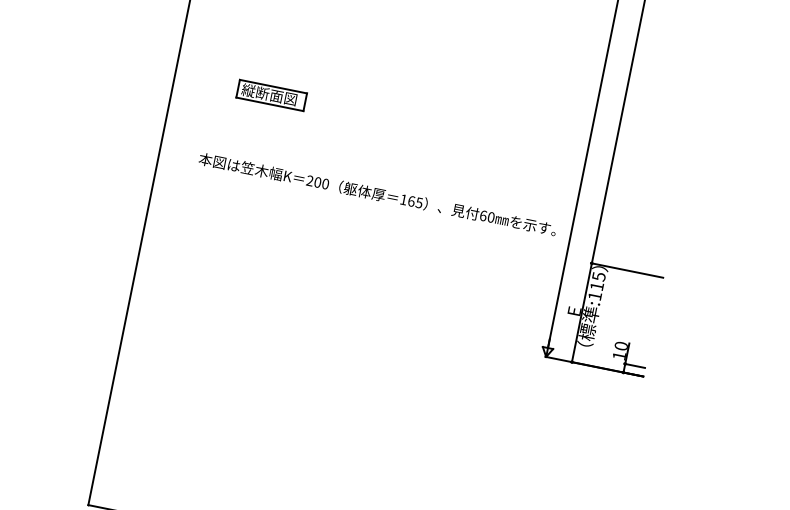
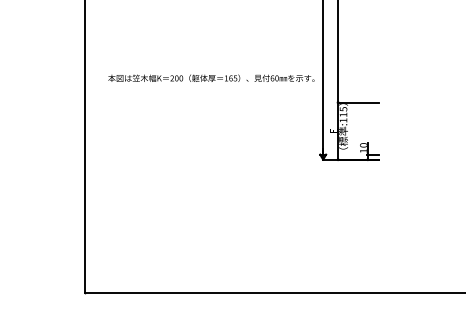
part: (272, 94) -> (141, 44), removed
text: (378, 193) -> (211, 77), moved

